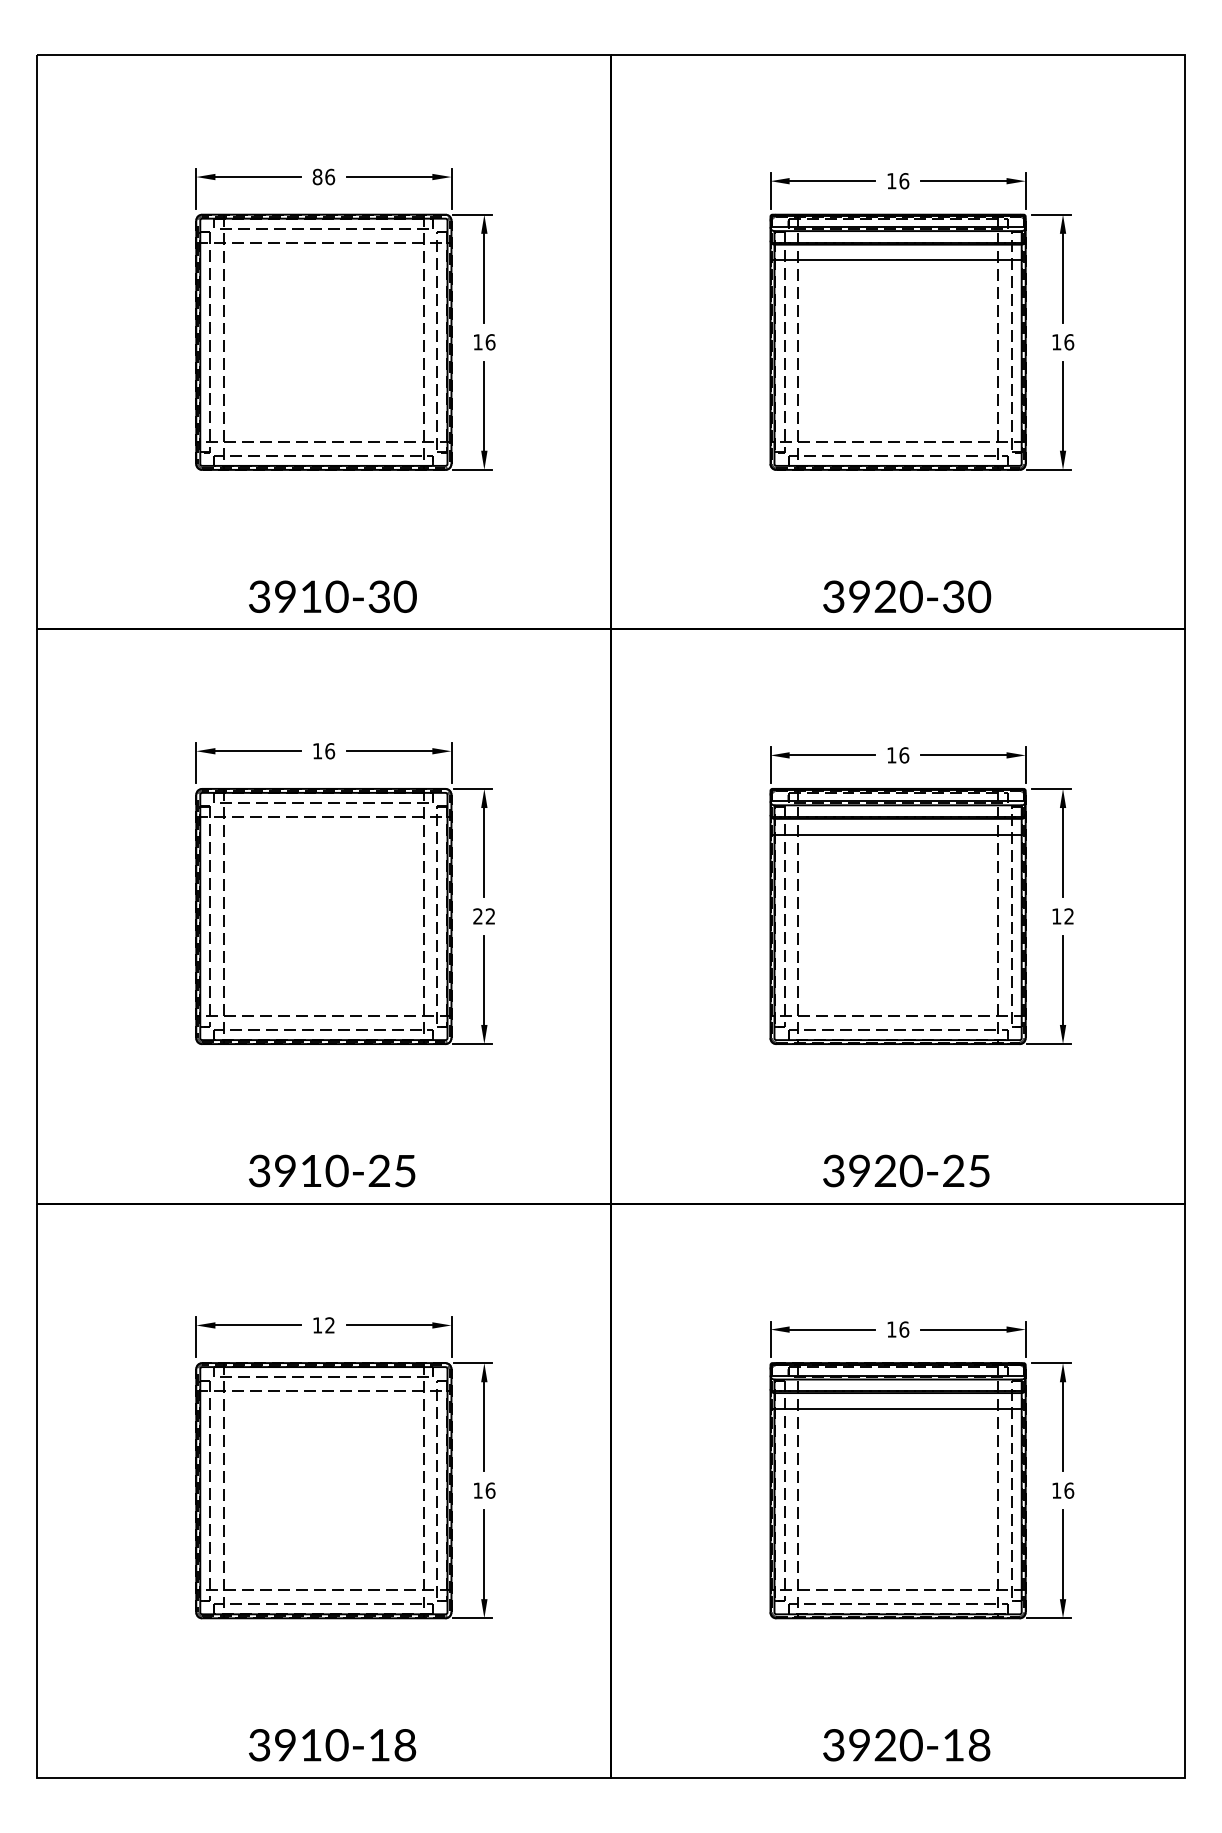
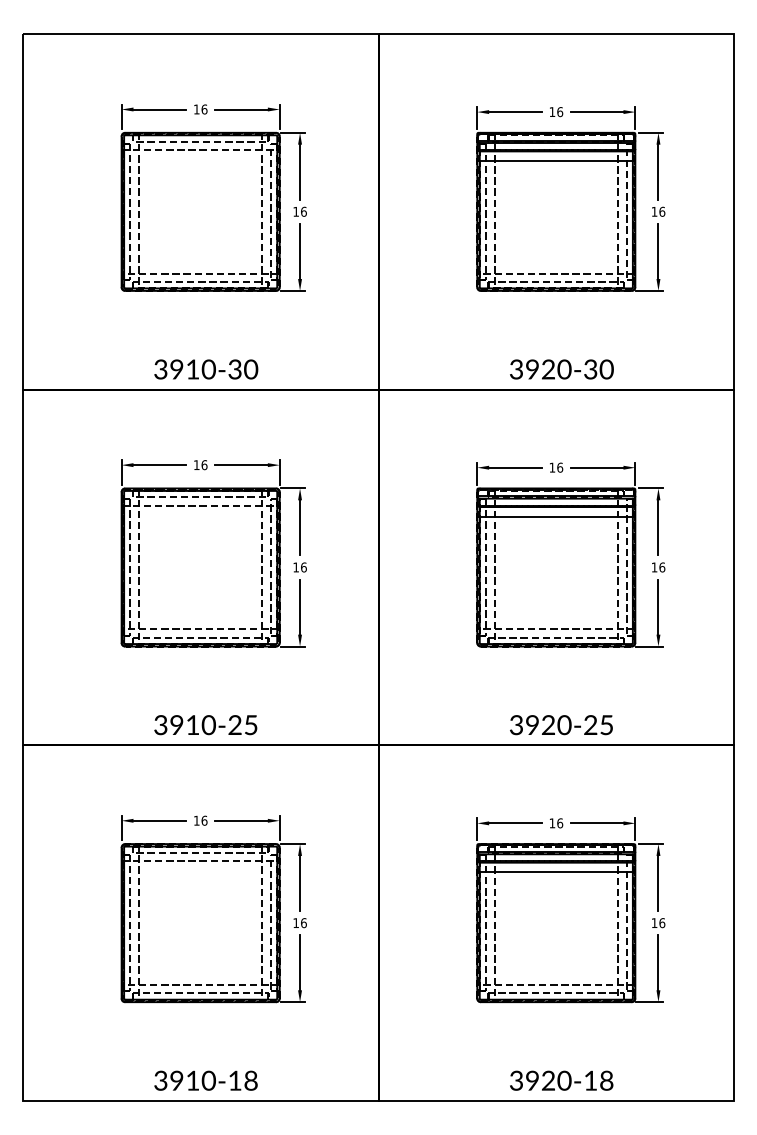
text: (317, 177) -> (196, 109), 86 -> 16
text: (483, 916) -> (299, 567), 22 -> 16
text: (1069, 916) -> (662, 567), 12 -> 16
text: (330, 1324) -> (204, 820), 12 -> 16

